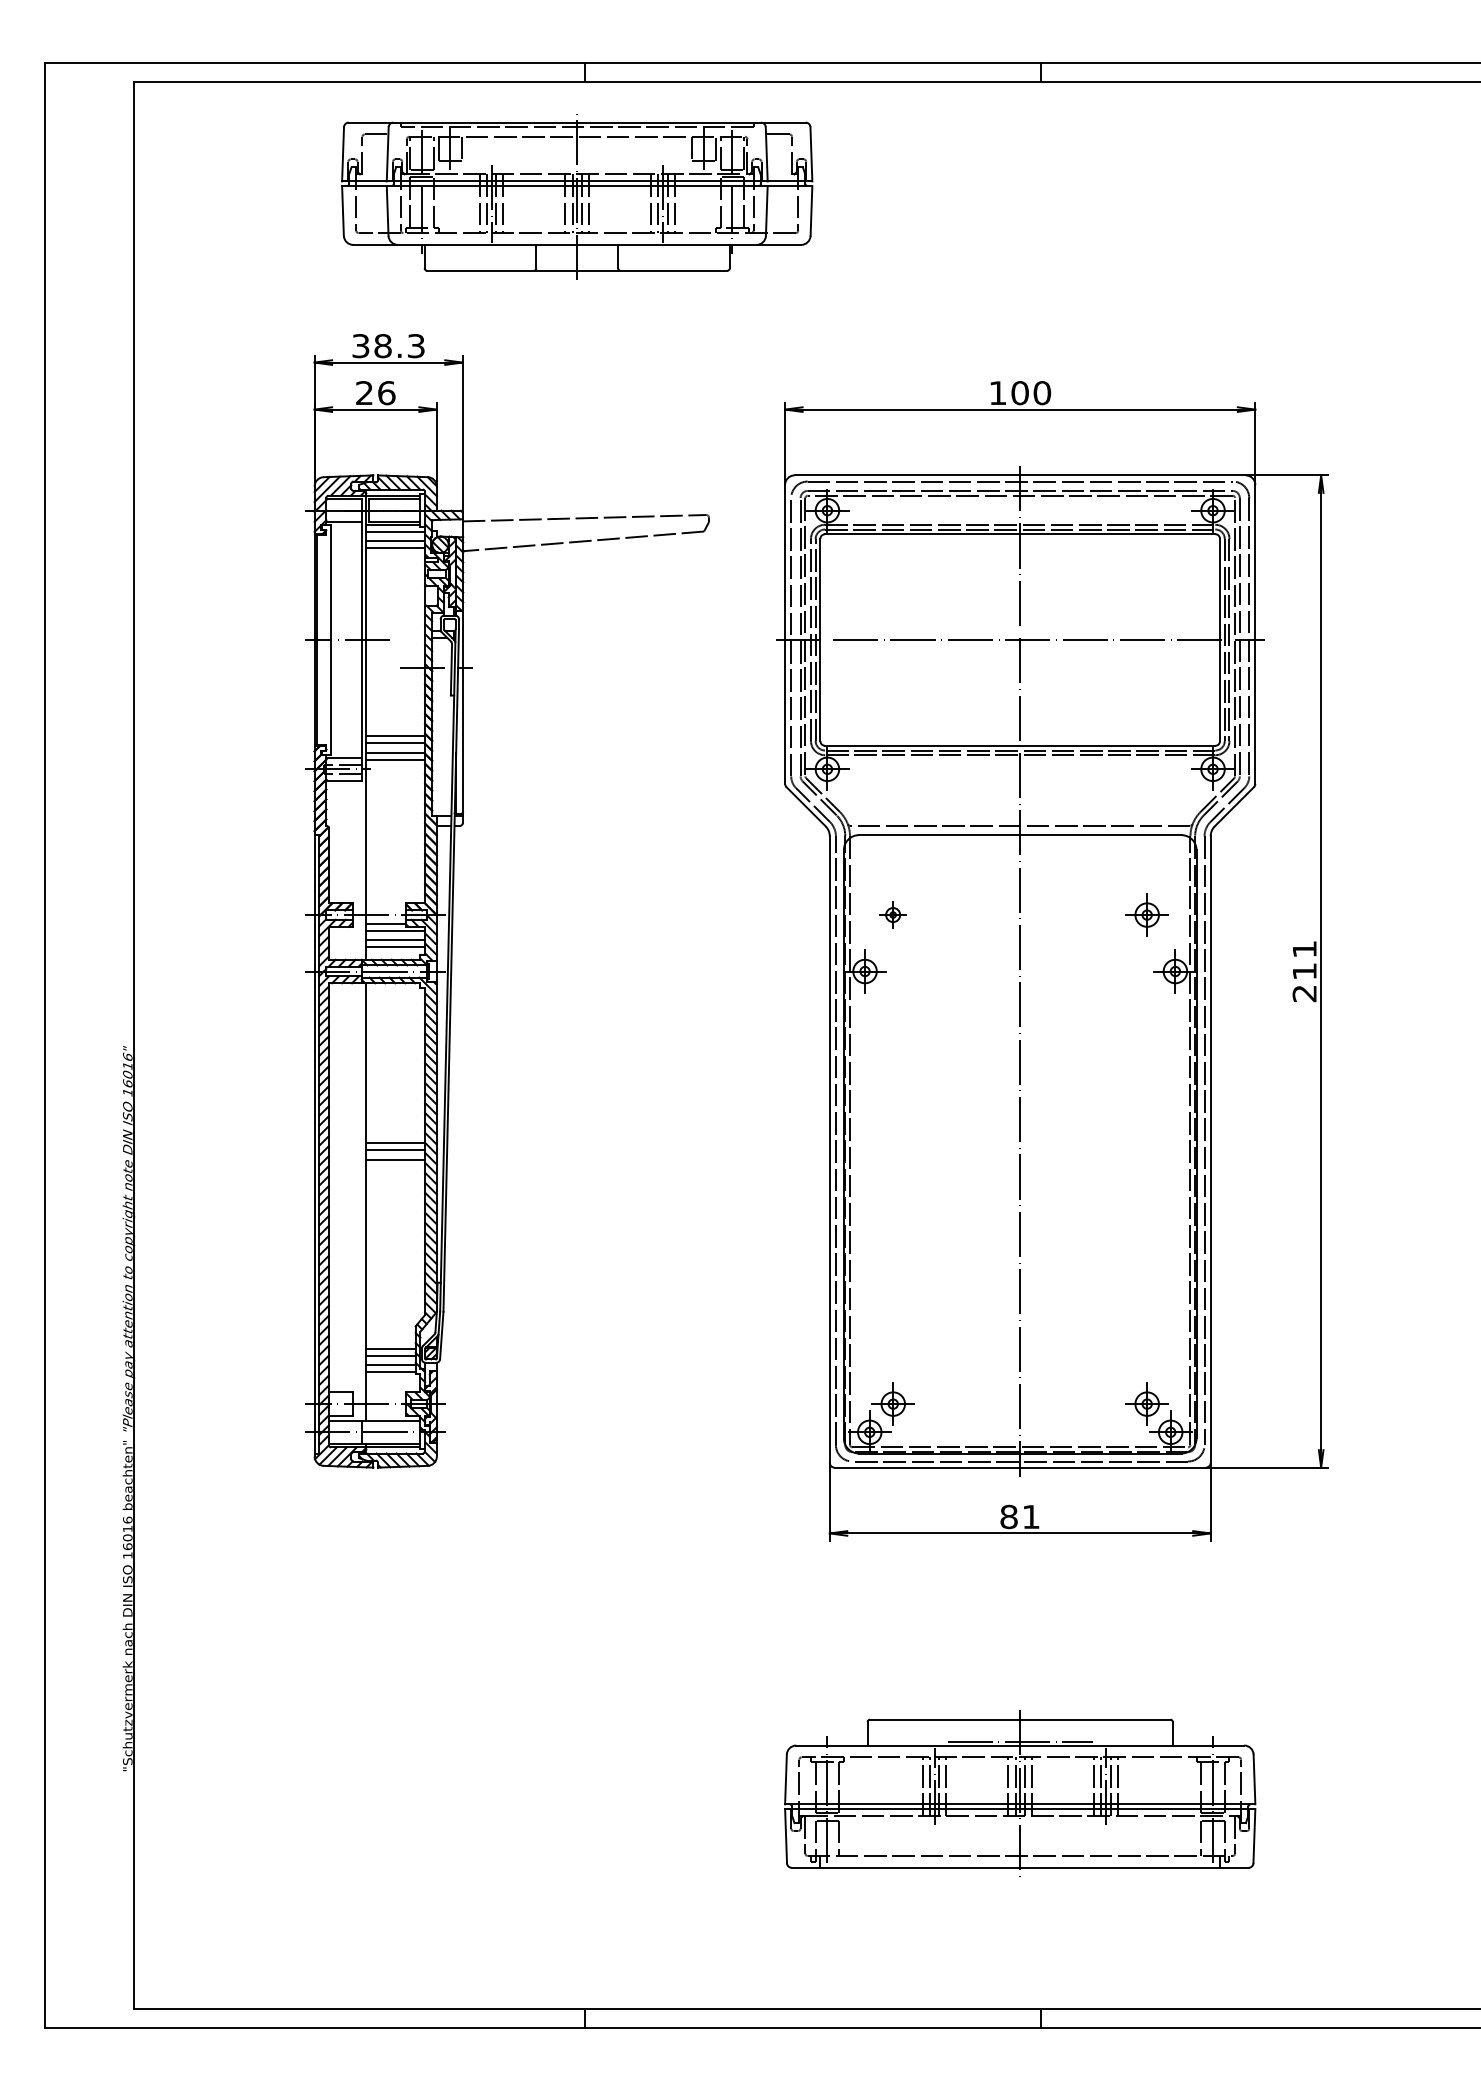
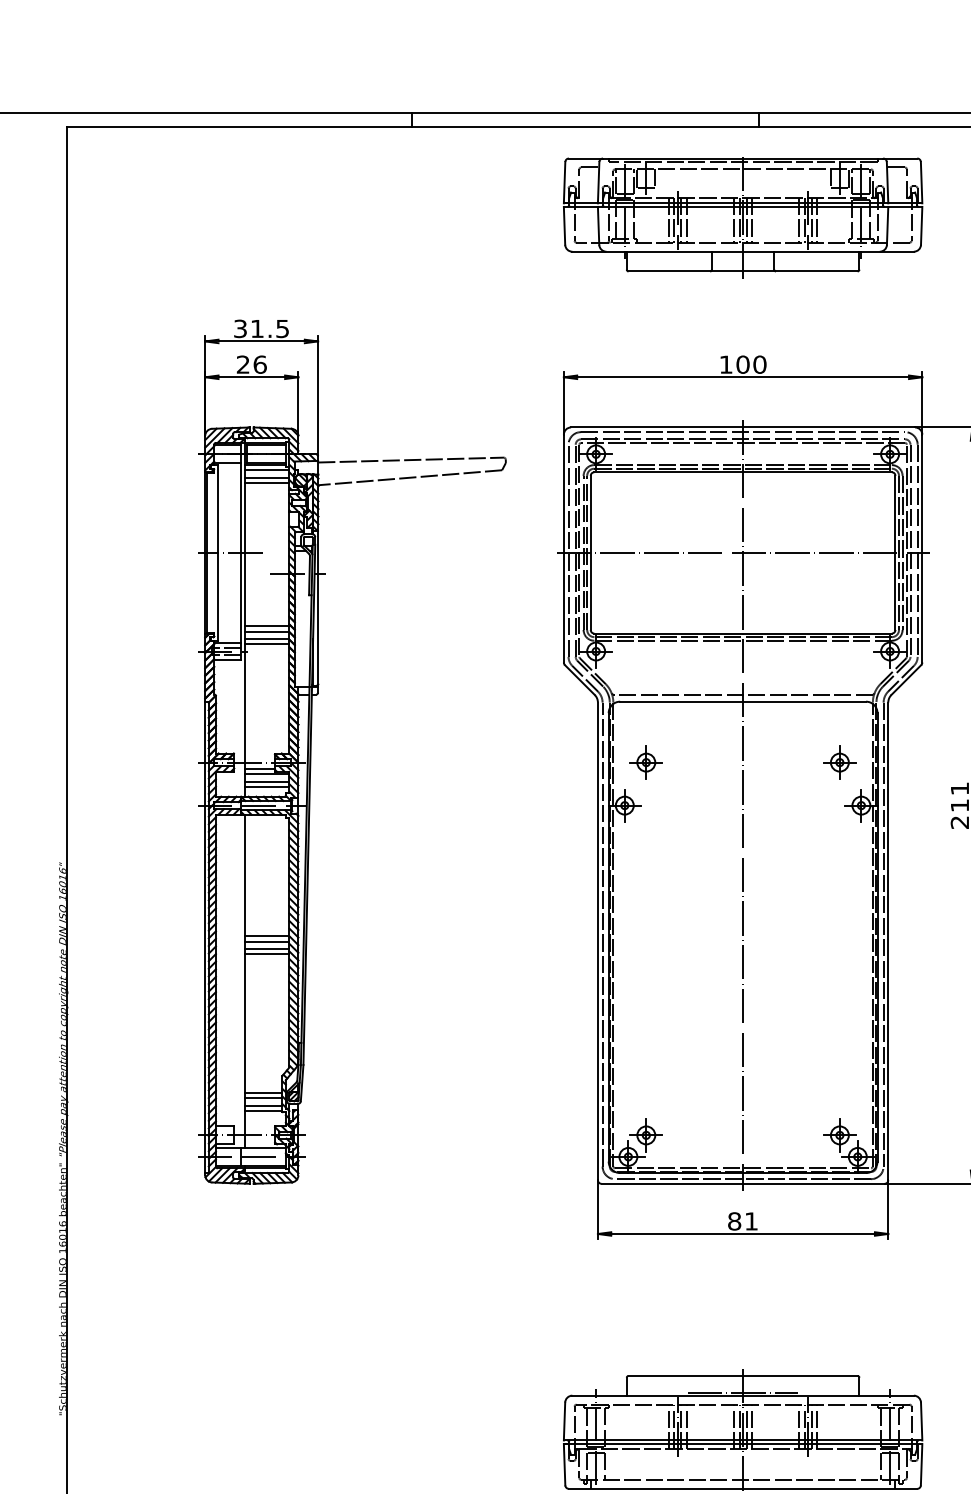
part: (577, 196) -> (743, 214), moved
text: (399, 346) -> (269, 329), 38.3 -> 31.5
part: (892, 914) -> (645, 762), size x1.67
line: (395, 1166) -> (266, 954), added

